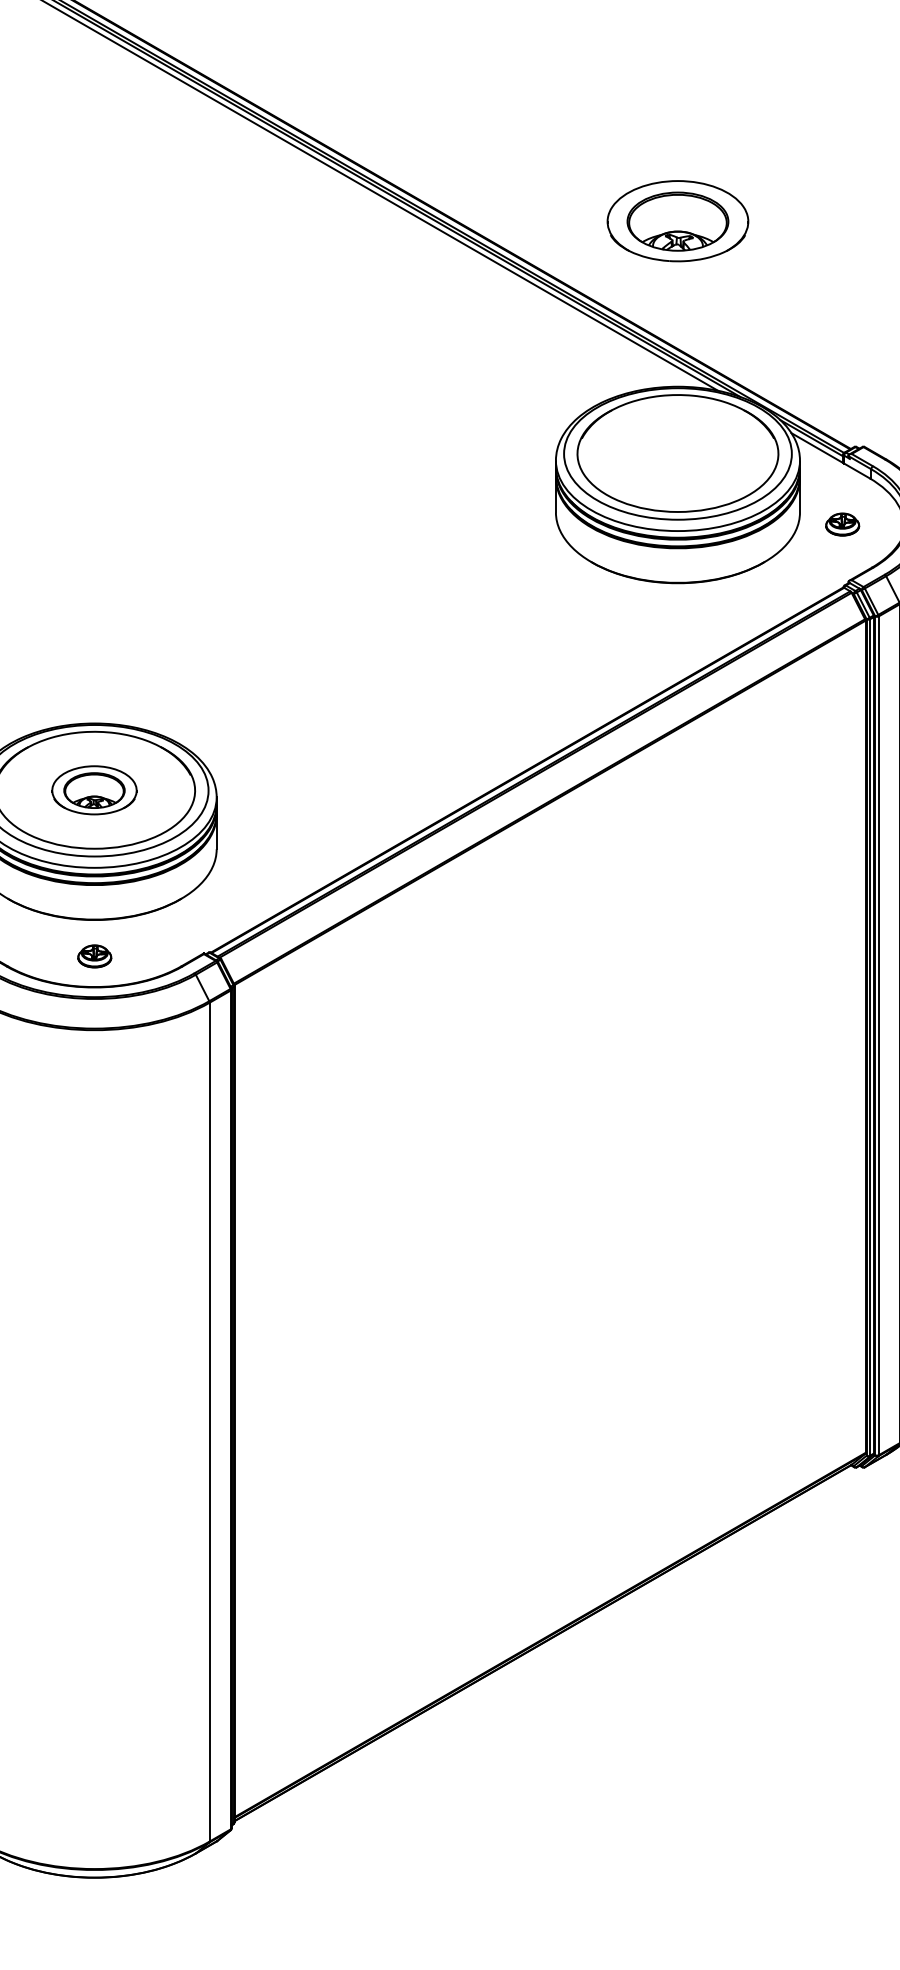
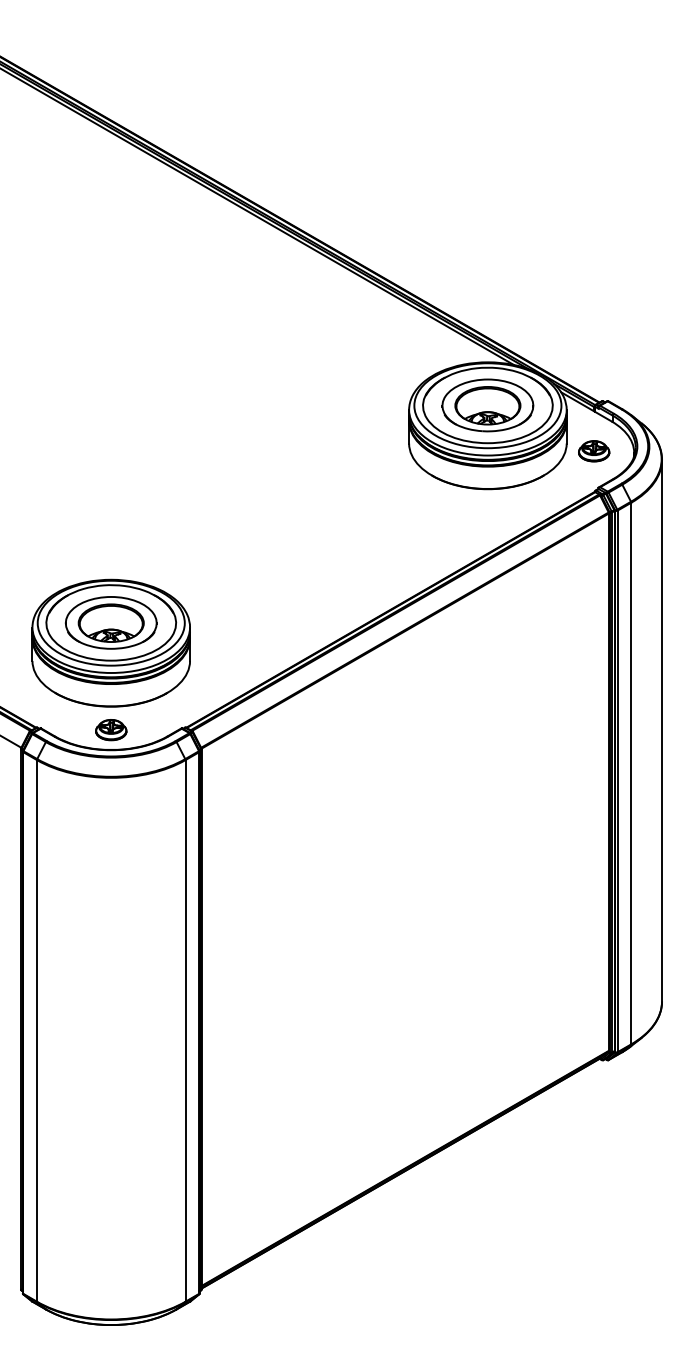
part: (677, 221) -> (487, 405), moved
part: (843, 524) -> (594, 451), size x1.43
part: (93, 789) -> (110, 622), size x1.67
part: (95, 956) -> (111, 730), size x1.43

